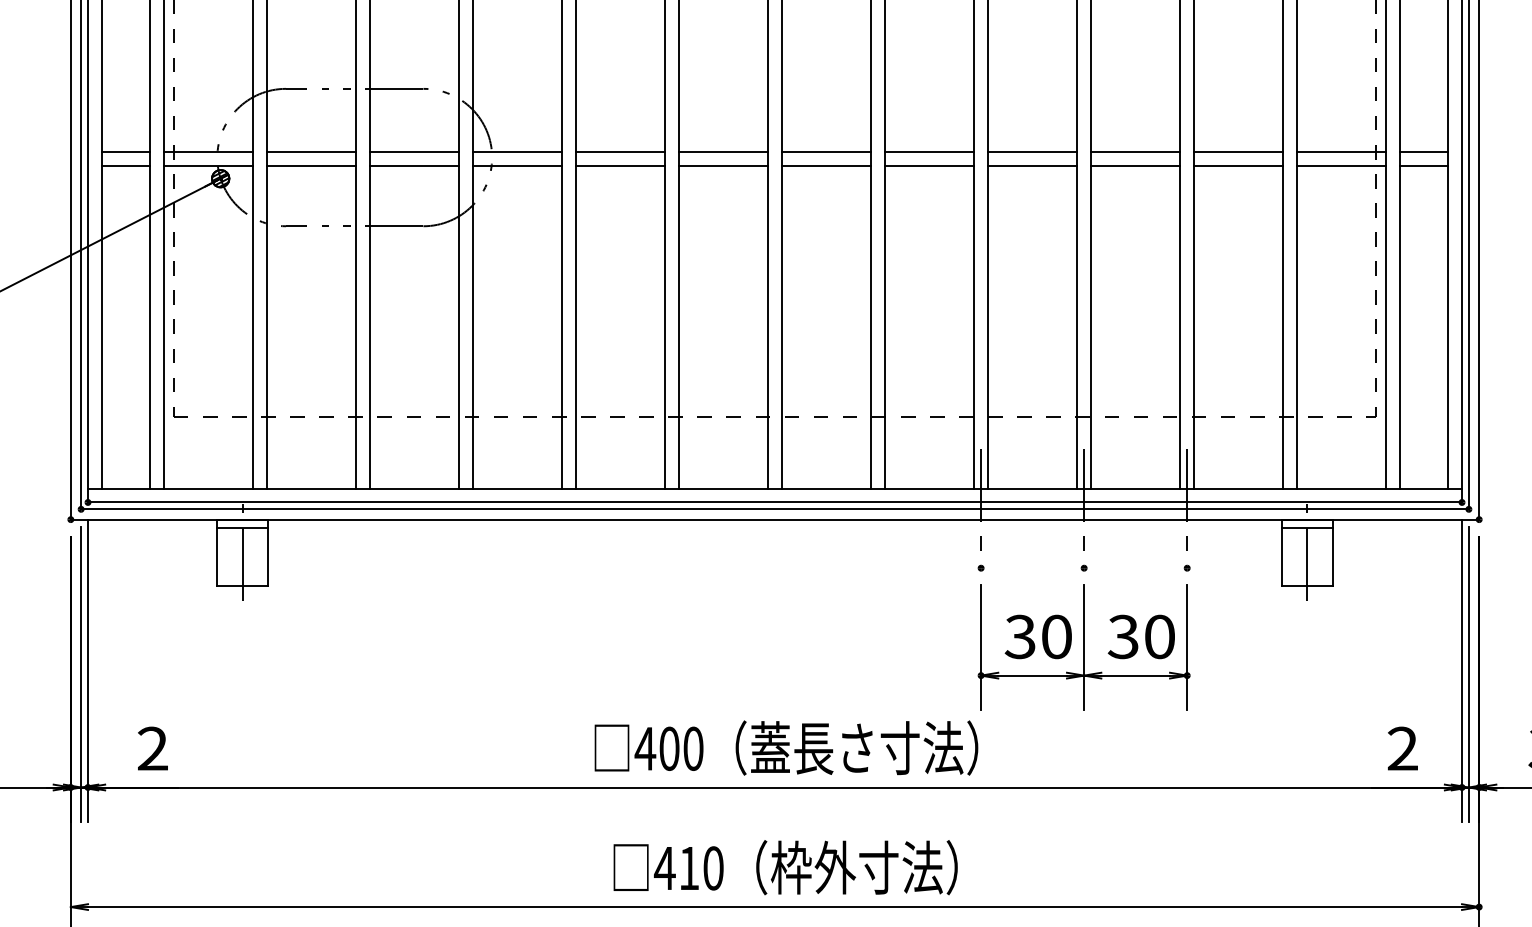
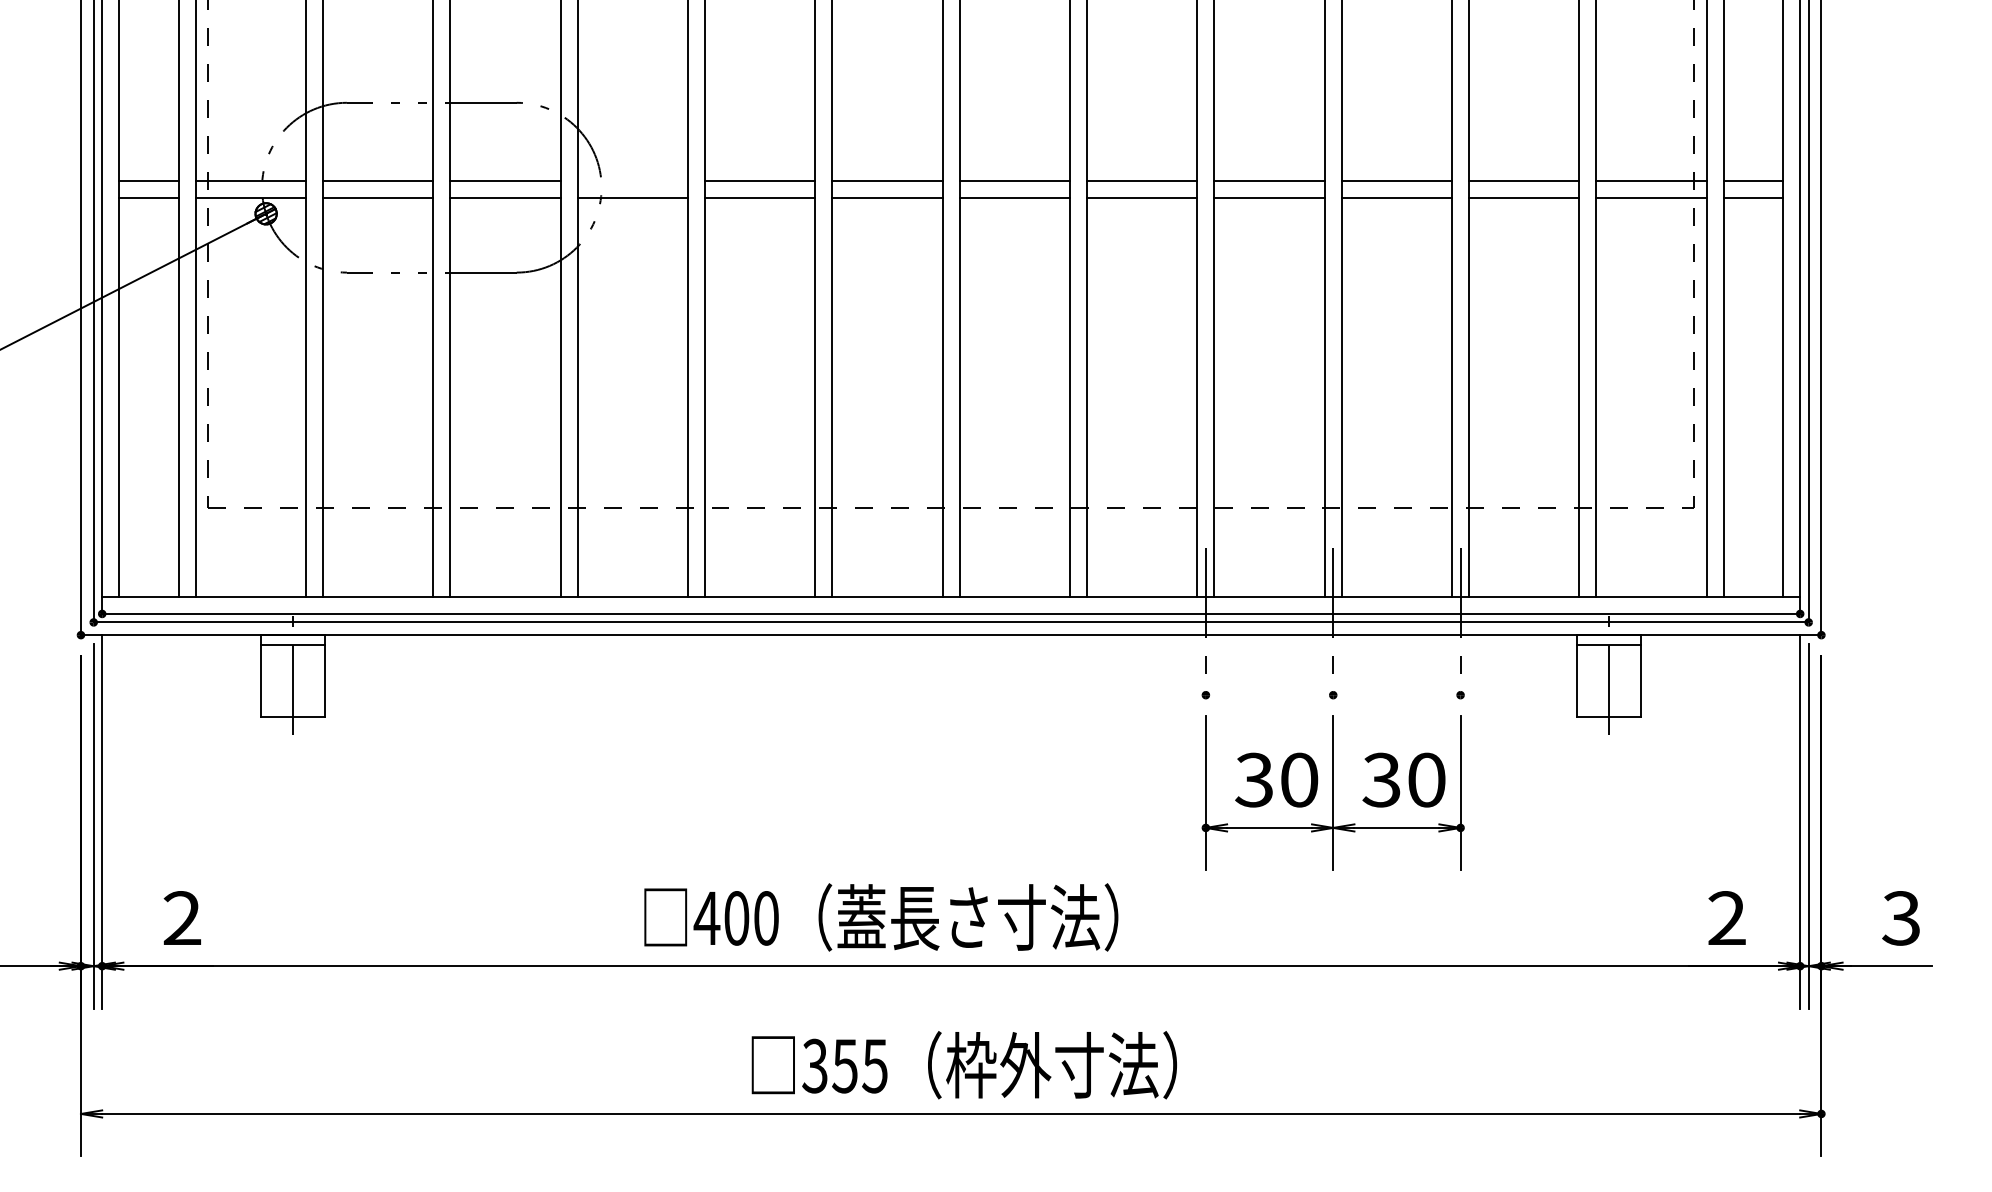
line: (517, 151) -> (632, 180), removed
text: (786, 748) -> (881, 917), moved
text: (688, 867) -> (844, 1065), 410 -> 355

